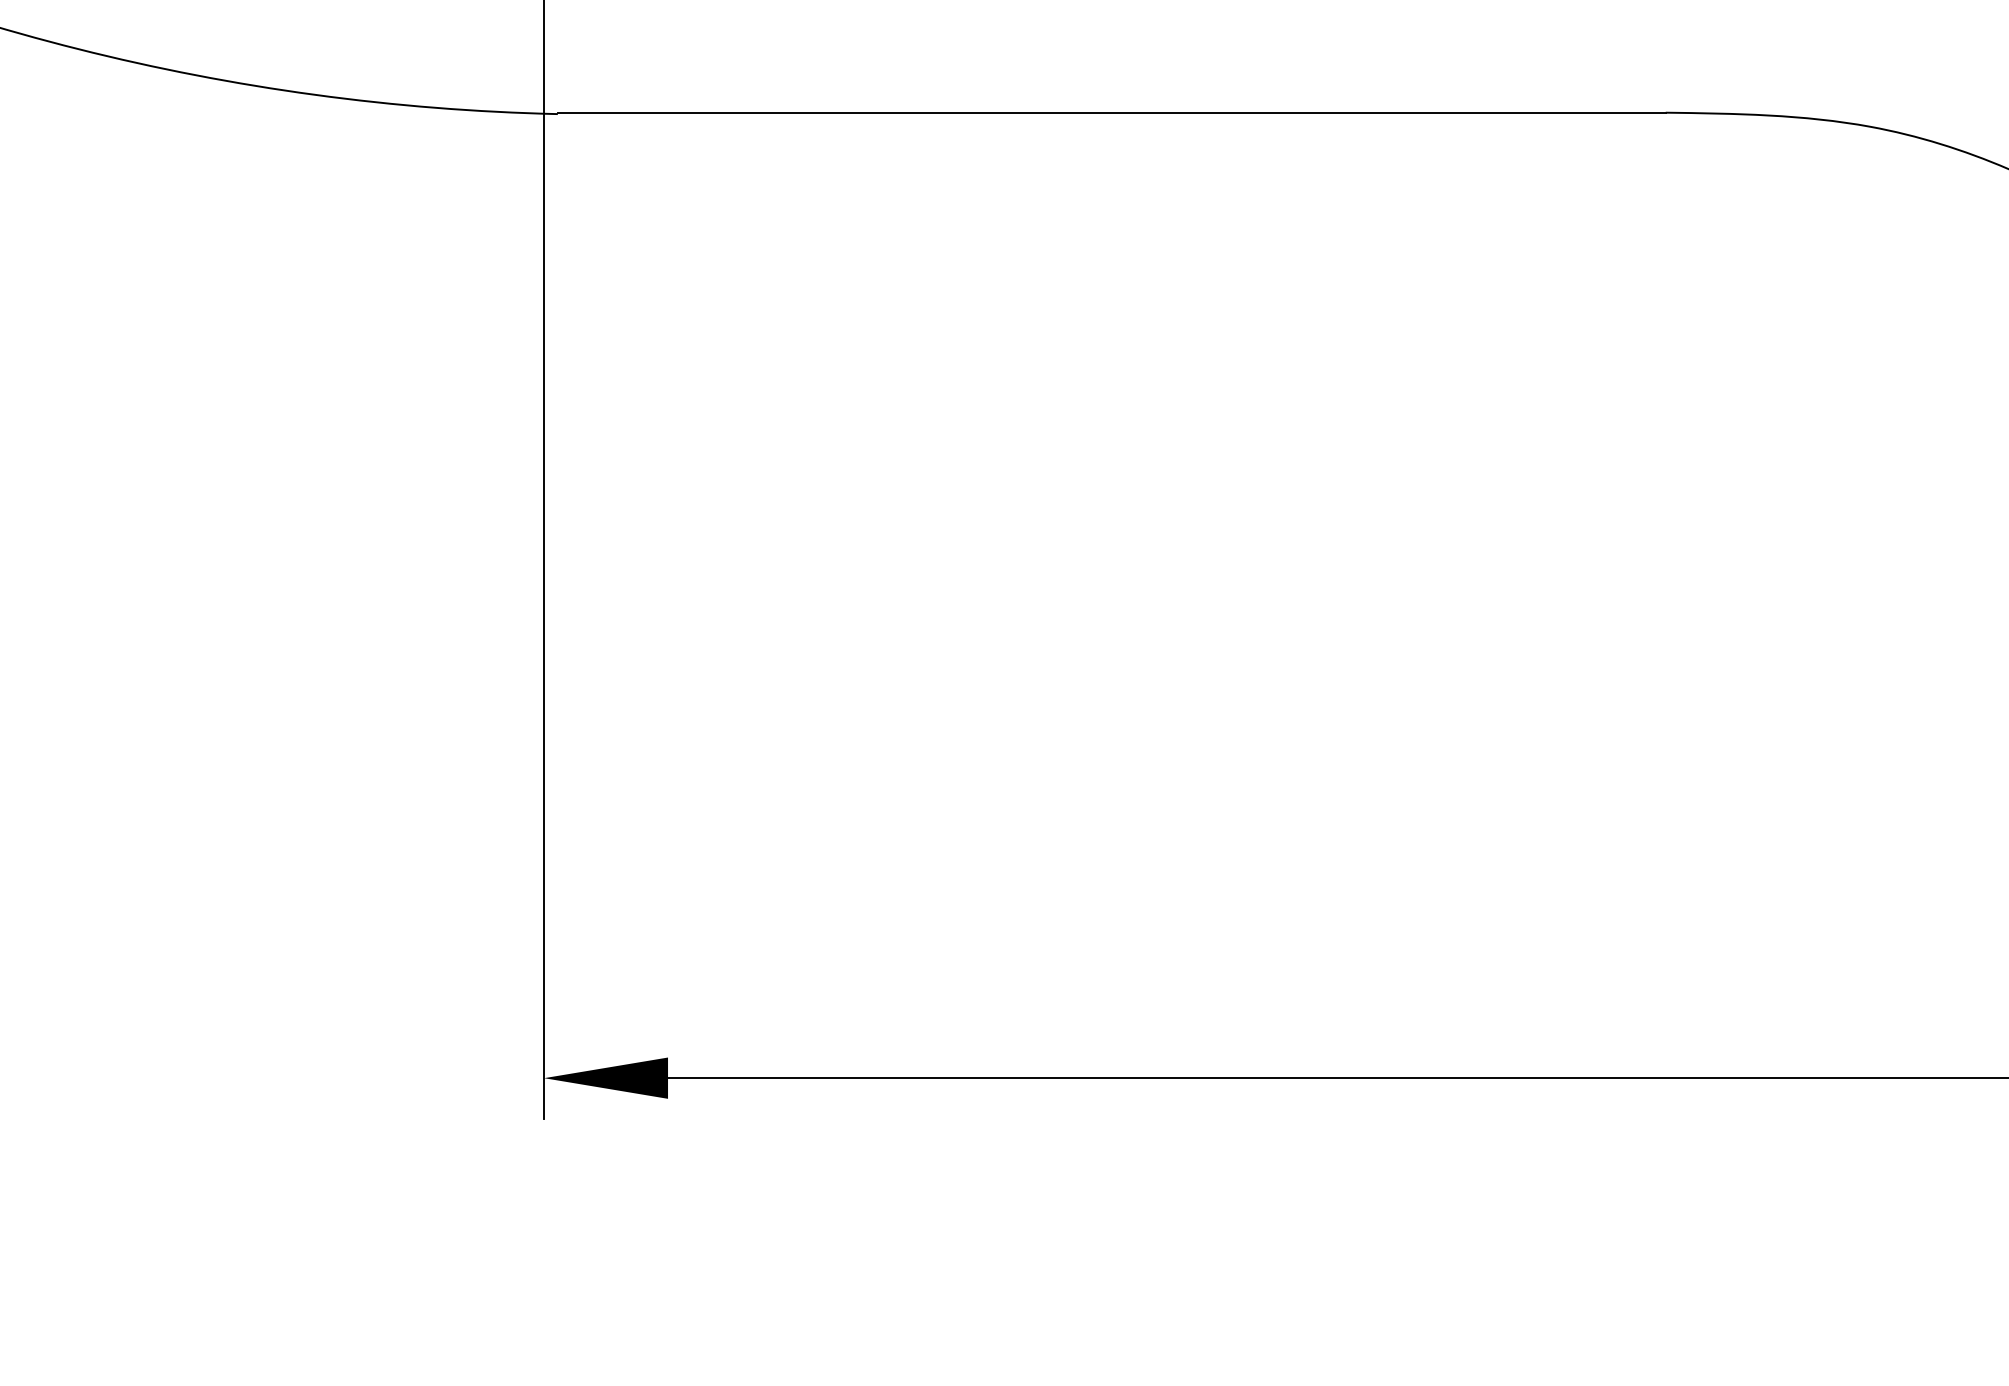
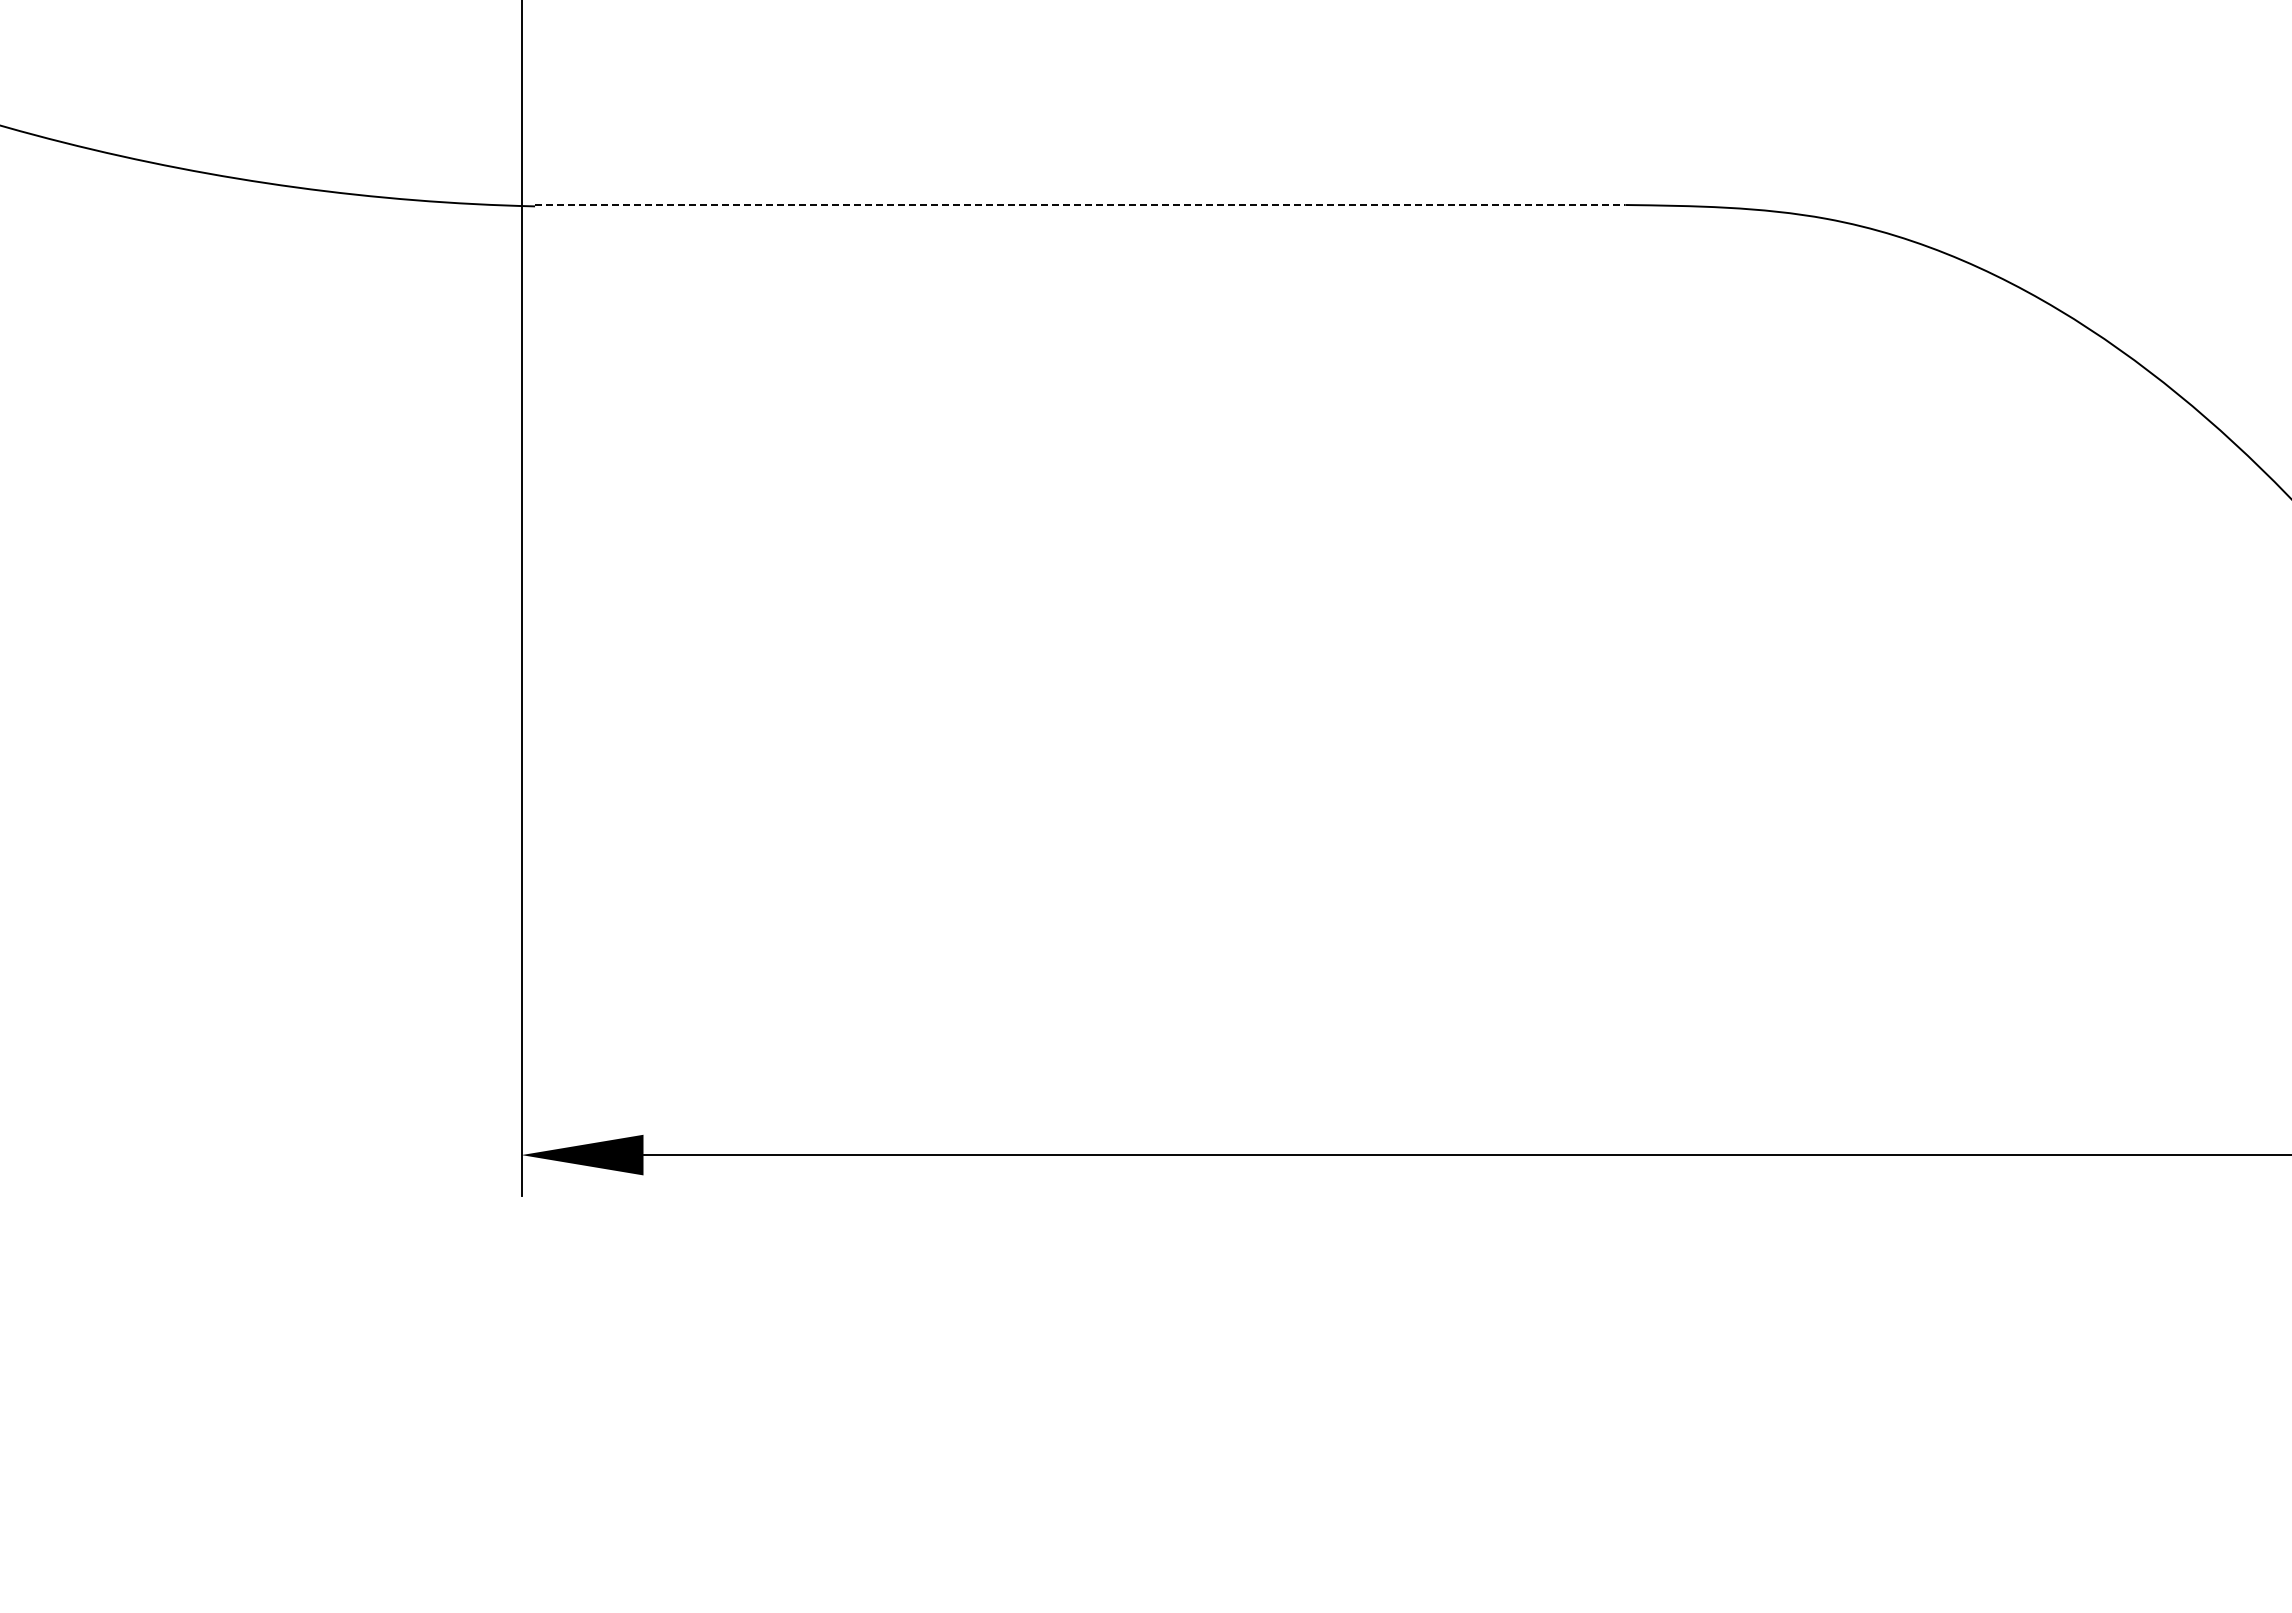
line: (1112, 113) -> (1080, 205), solid -> dashed

